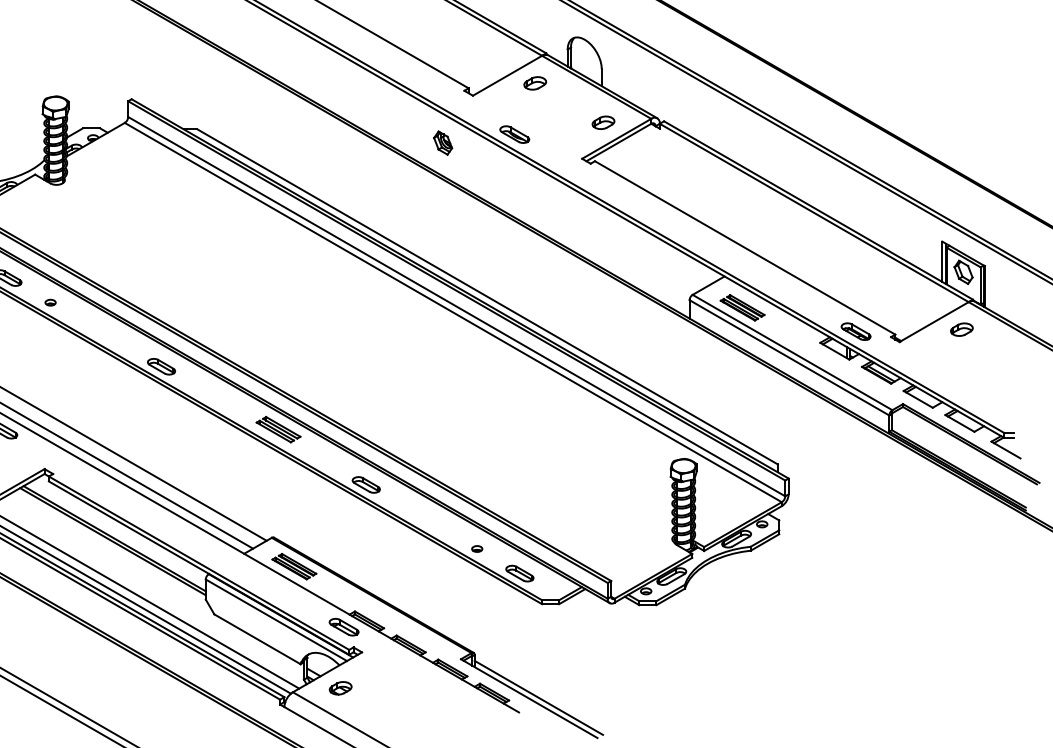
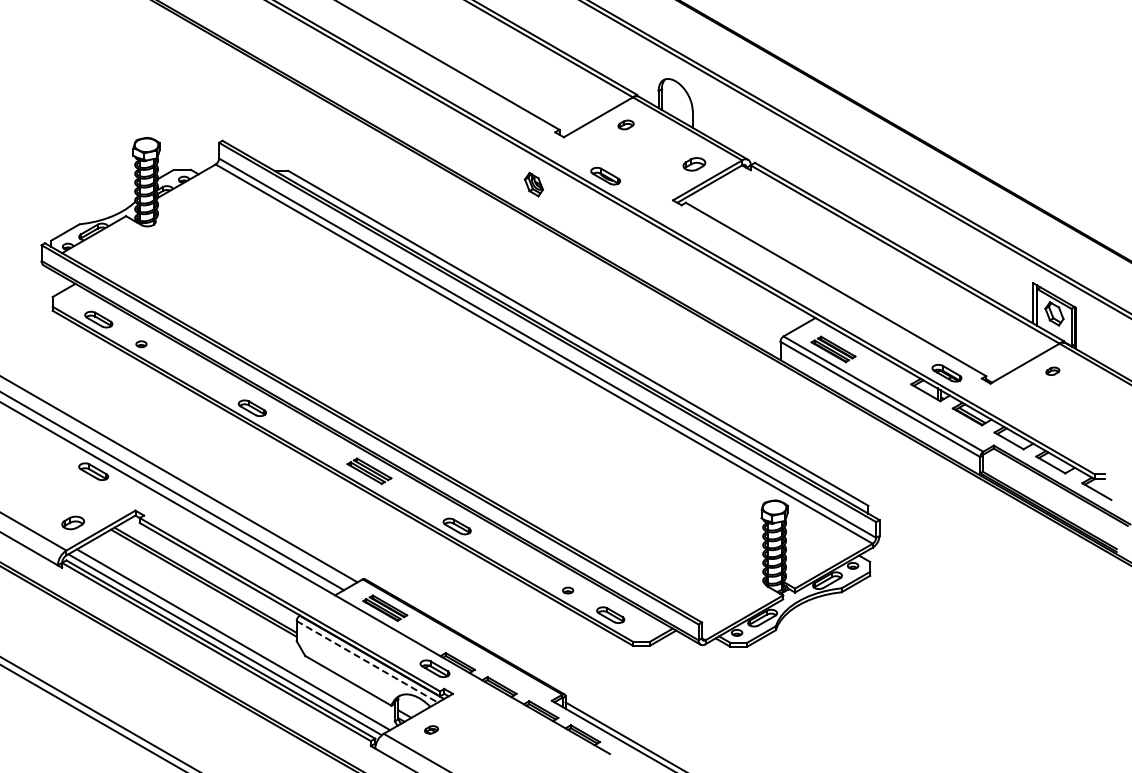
part: (534, 82) -> (625, 124), size x0.7
part: (961, 329) -> (1052, 371), size x0.6
line: (276, 619) -> (367, 661), solid -> dashed
part: (340, 687) -> (431, 729), size x0.6

